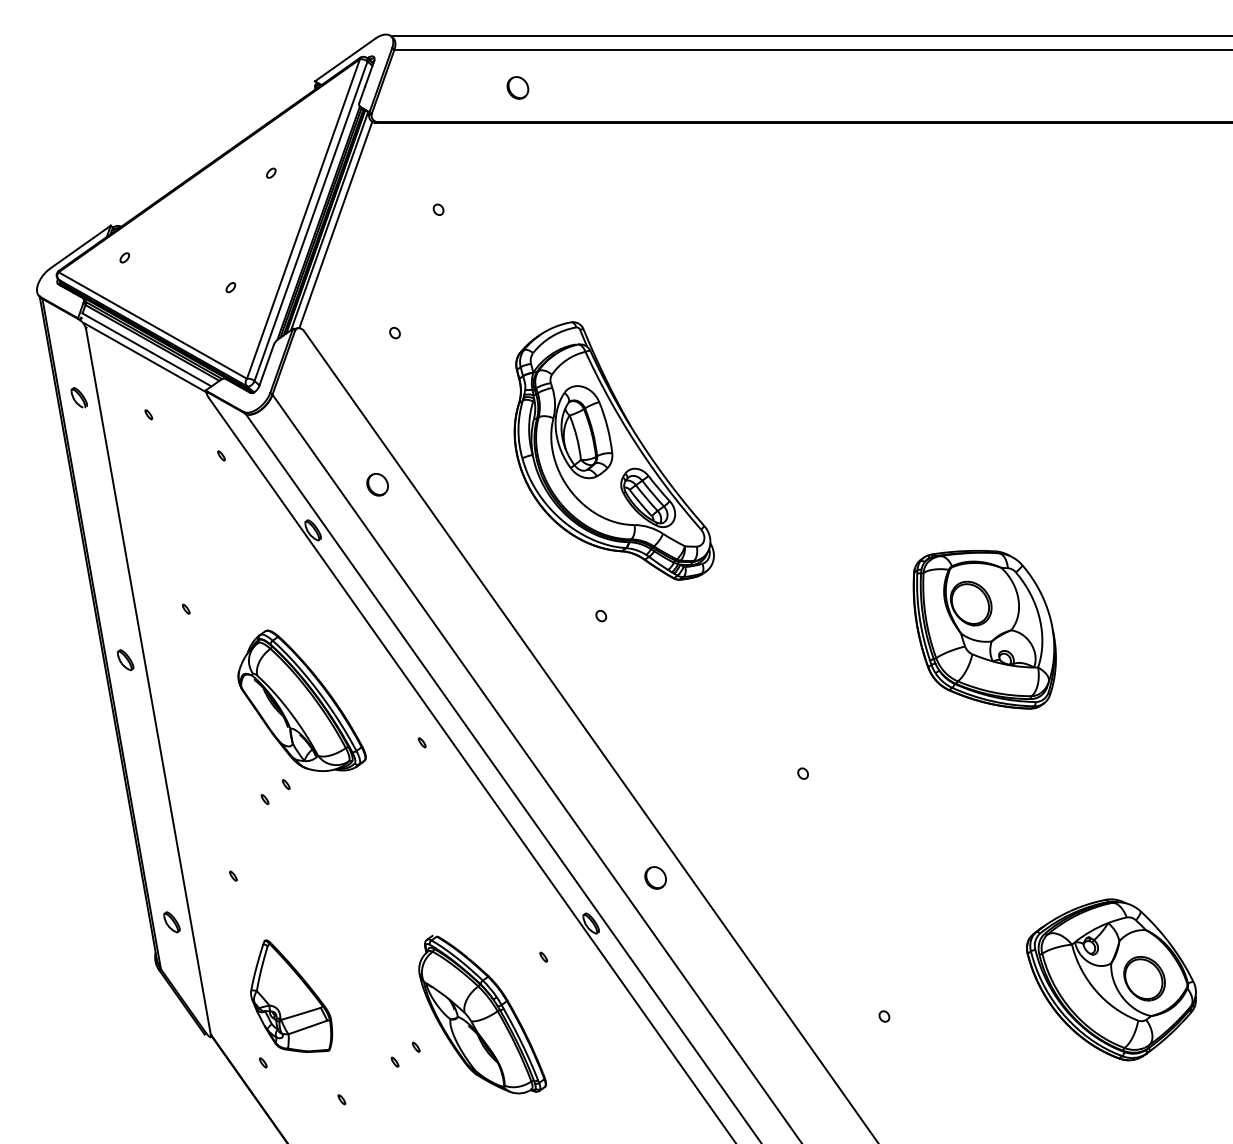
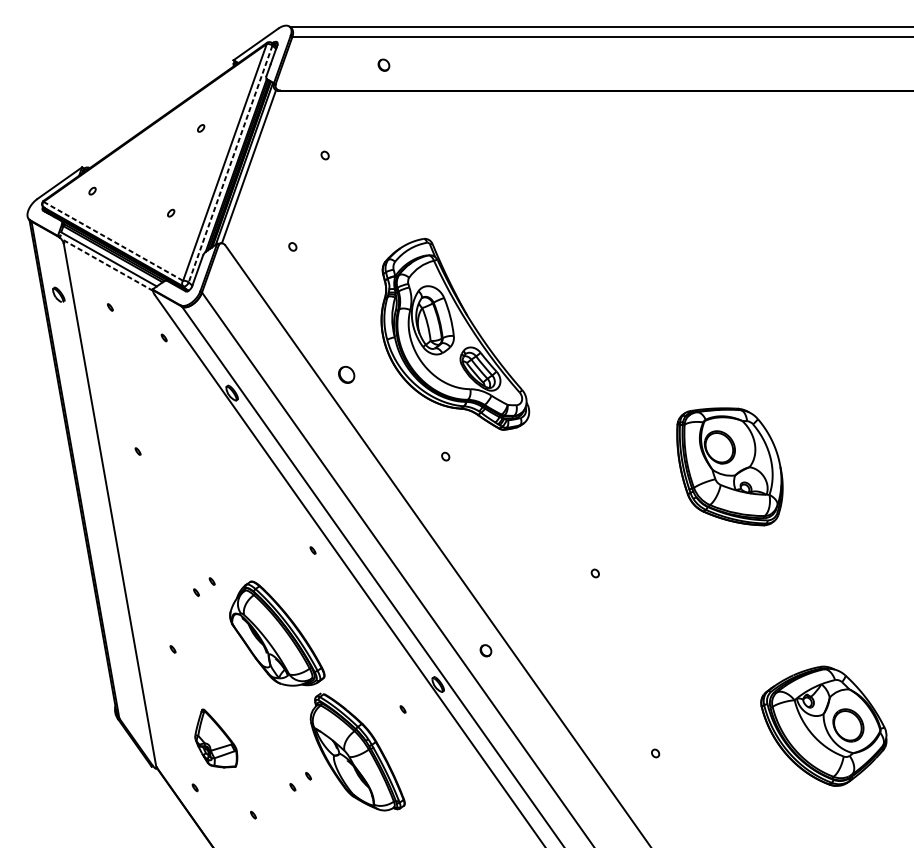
part: (517, 87) -> (383, 64), size x0.7
line: (310, 221) -> (230, 164), solid -> dashed
line: (153, 325) -> (113, 241), solid -> dashed
line: (145, 357) -> (107, 265), solid -> dashed
part: (377, 484) -> (346, 374), moved
part: (125, 660) -> (93, 489), removed
part: (301, 700) -> (276, 633), moved
part: (655, 877) -> (485, 650), size x0.7
part: (171, 922) -> (127, 683), removed
part: (291, 996) -> (216, 738), size x0.7

